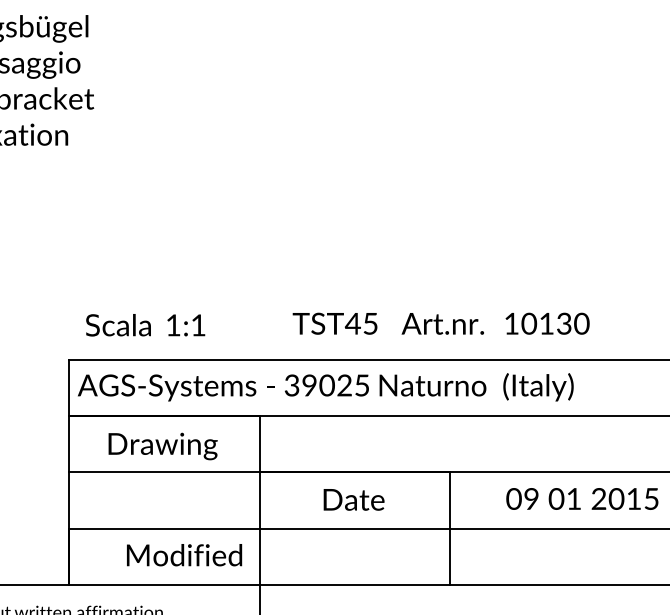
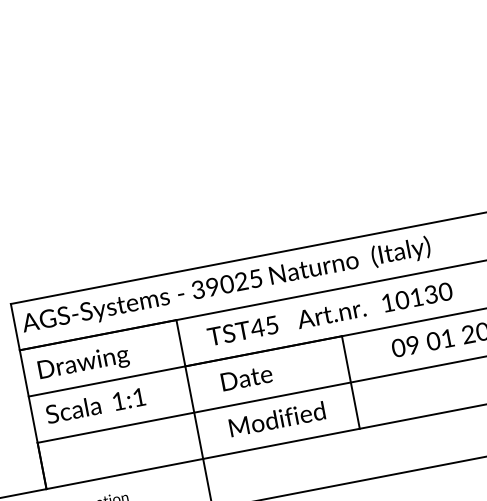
text: (440, 323) -> (329, 313), moved
text: (145, 325) -> (95, 405), moved
text: (162, 446) -> (83, 363), moved
text: (353, 499) -> (246, 377), moved
text: (184, 555) -> (277, 419), moved

